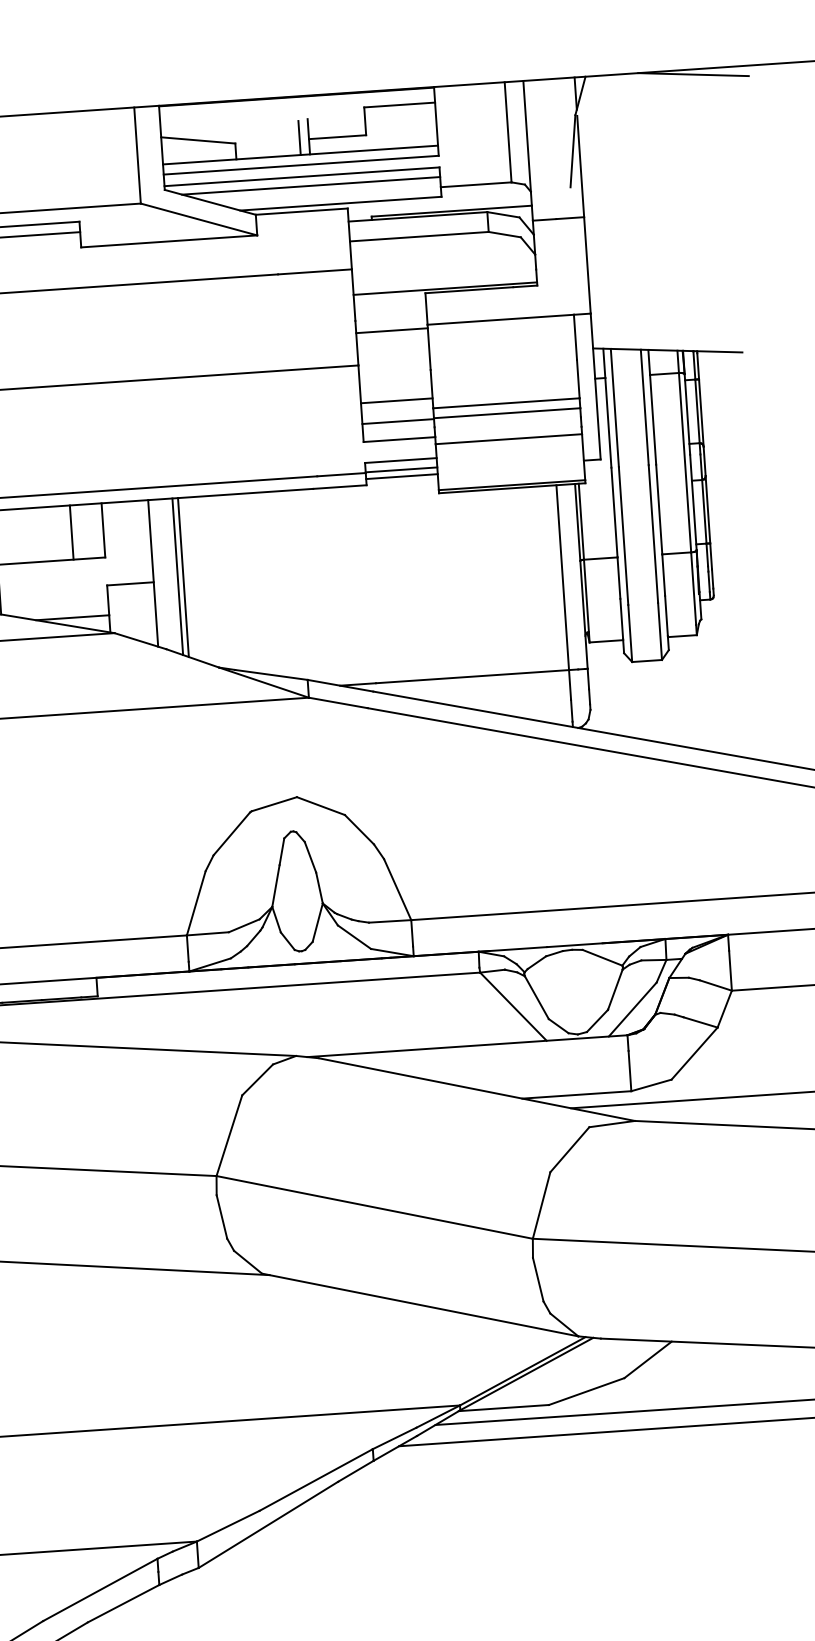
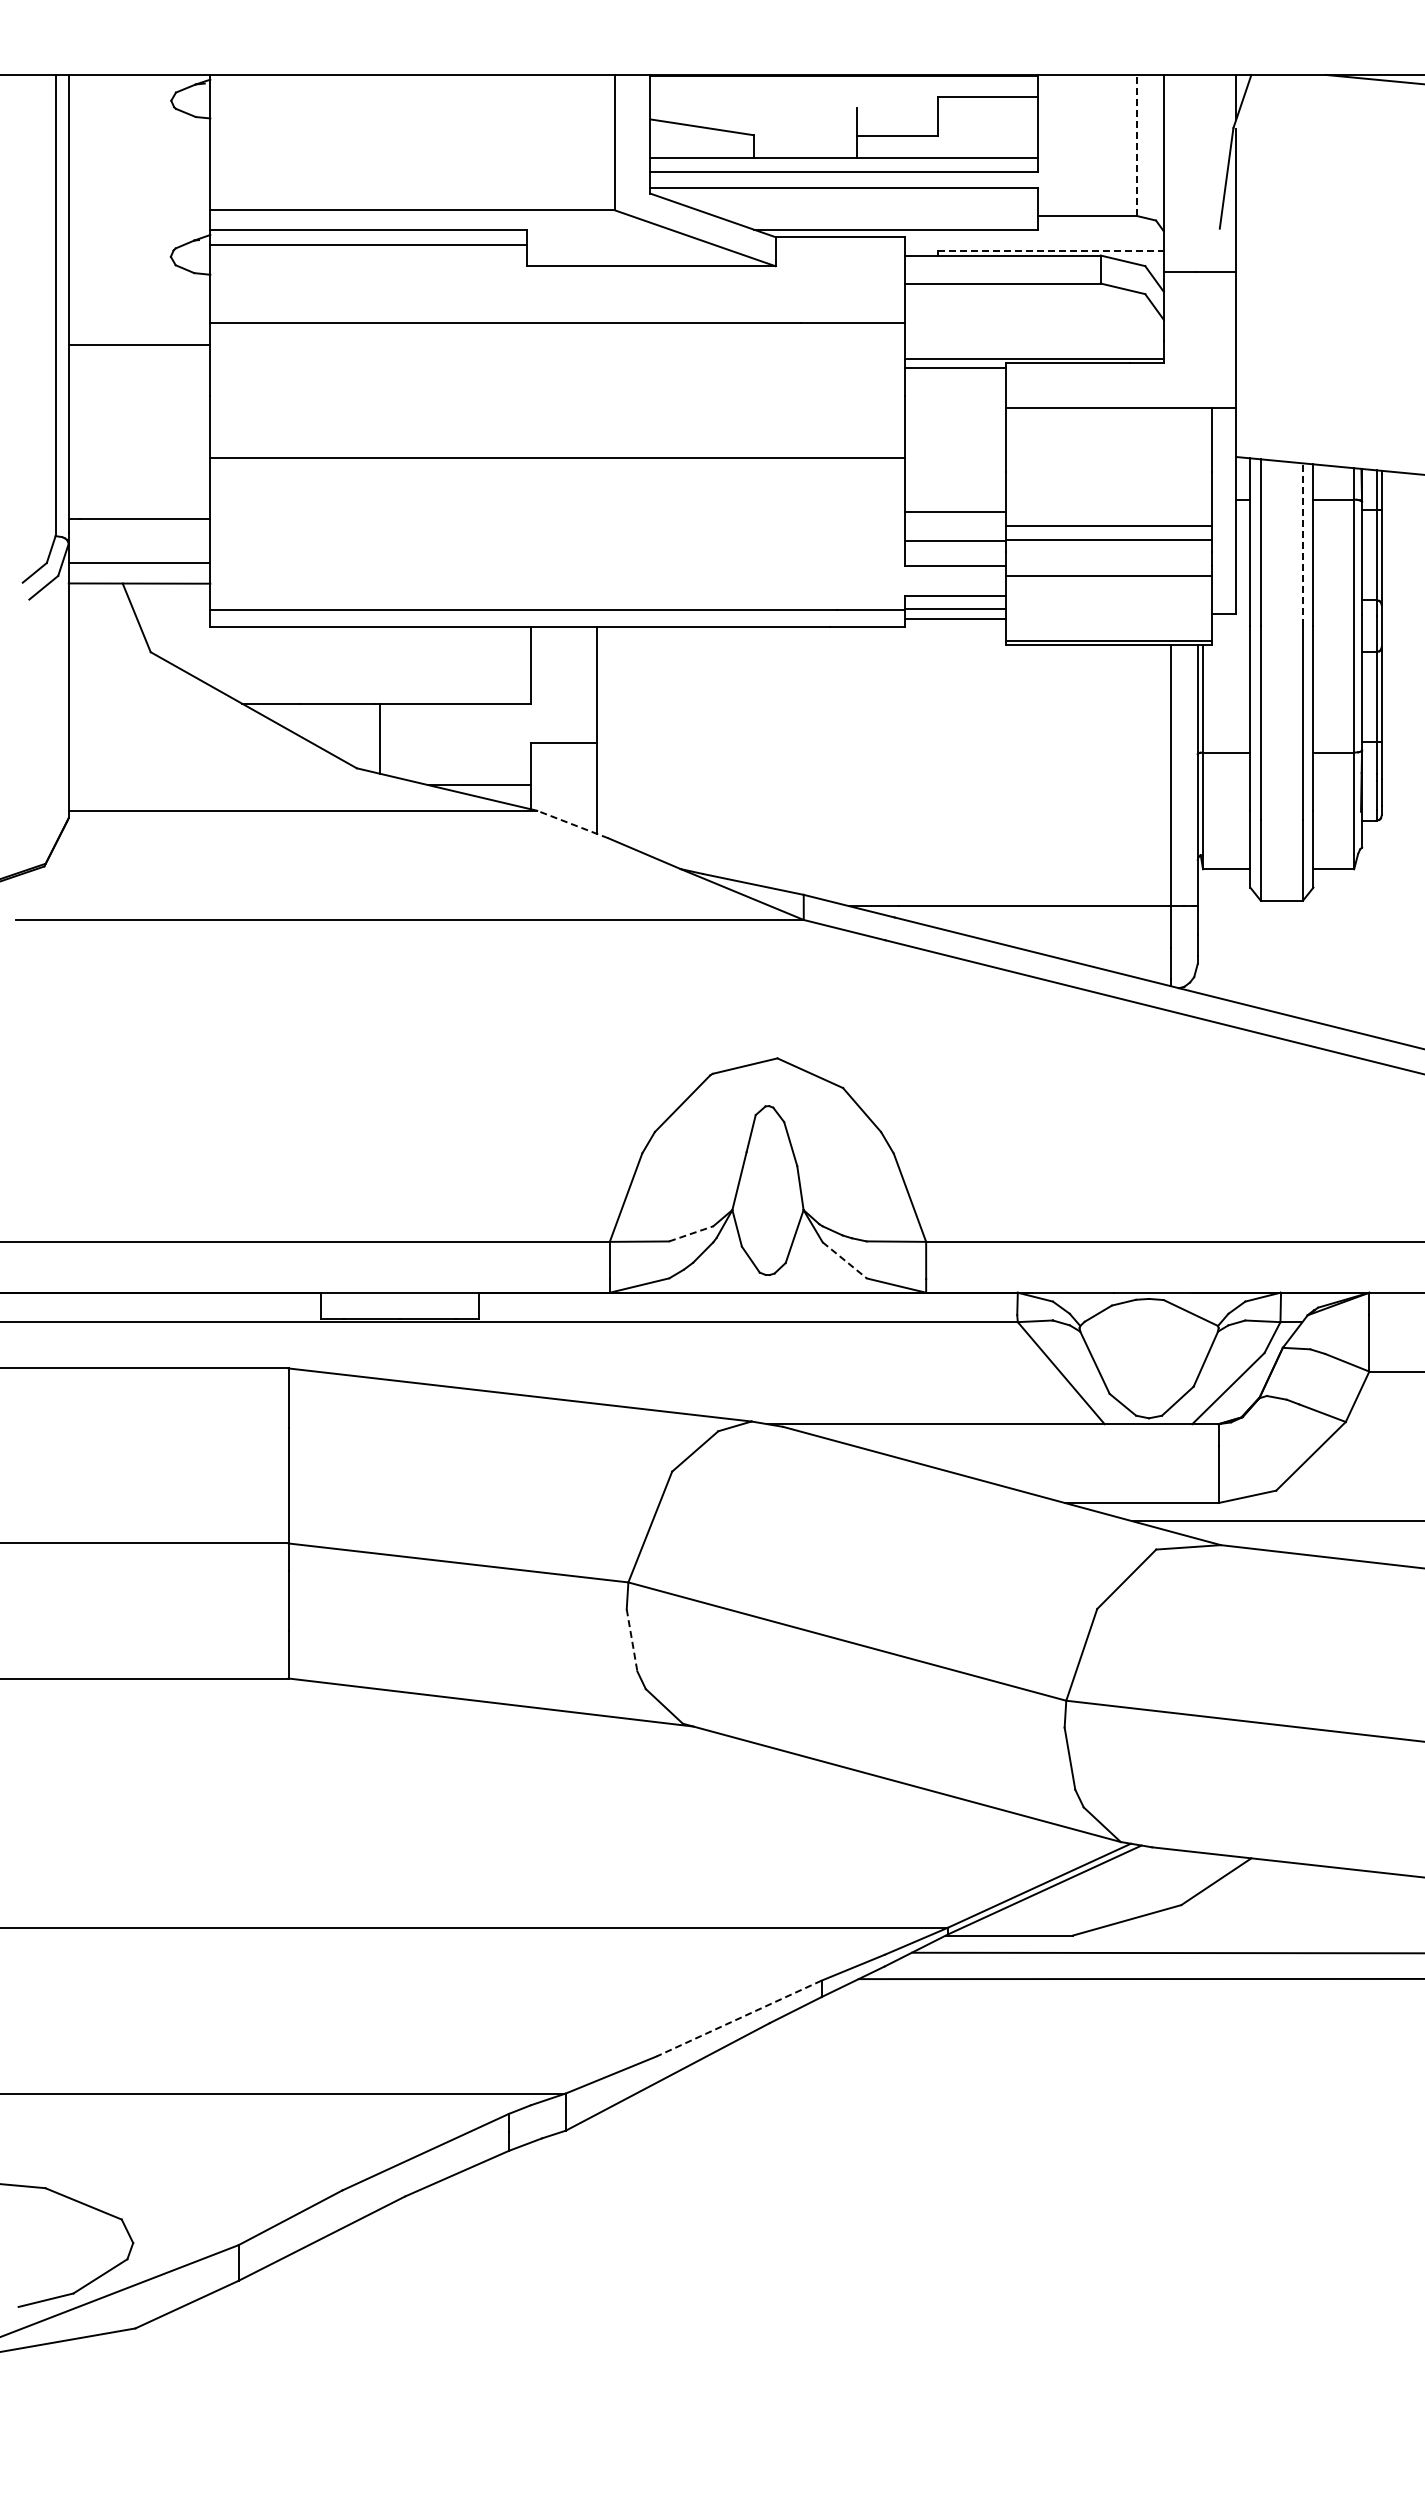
line: (508, 132) -> (1137, 145), solid -> dashed
line: (299, 137) -> (844, 133), removed
line: (310, 185) -> (855, 201), removed
line: (451, 210) -> (1050, 250), solid -> dashed
line: (391, 330) -> (955, 367), moved
line: (644, 407) -> (1302, 544), solid -> dashed
line: (71, 532) -> (486, 665), removed
line: (177, 576) -> (631, 737), removed
line: (183, 577) -> (639, 739), removed
line: (140, 641) -> (572, 824), solid -> dashed
line: (244, 925) -> (691, 1233), solid -> dashed
line: (354, 937) -> (844, 1260), solid -> dashed
line: (222, 1217) -> (632, 1640), solid -> dashed
line: (316, 1479) -> (739, 2018), solid -> dashed

